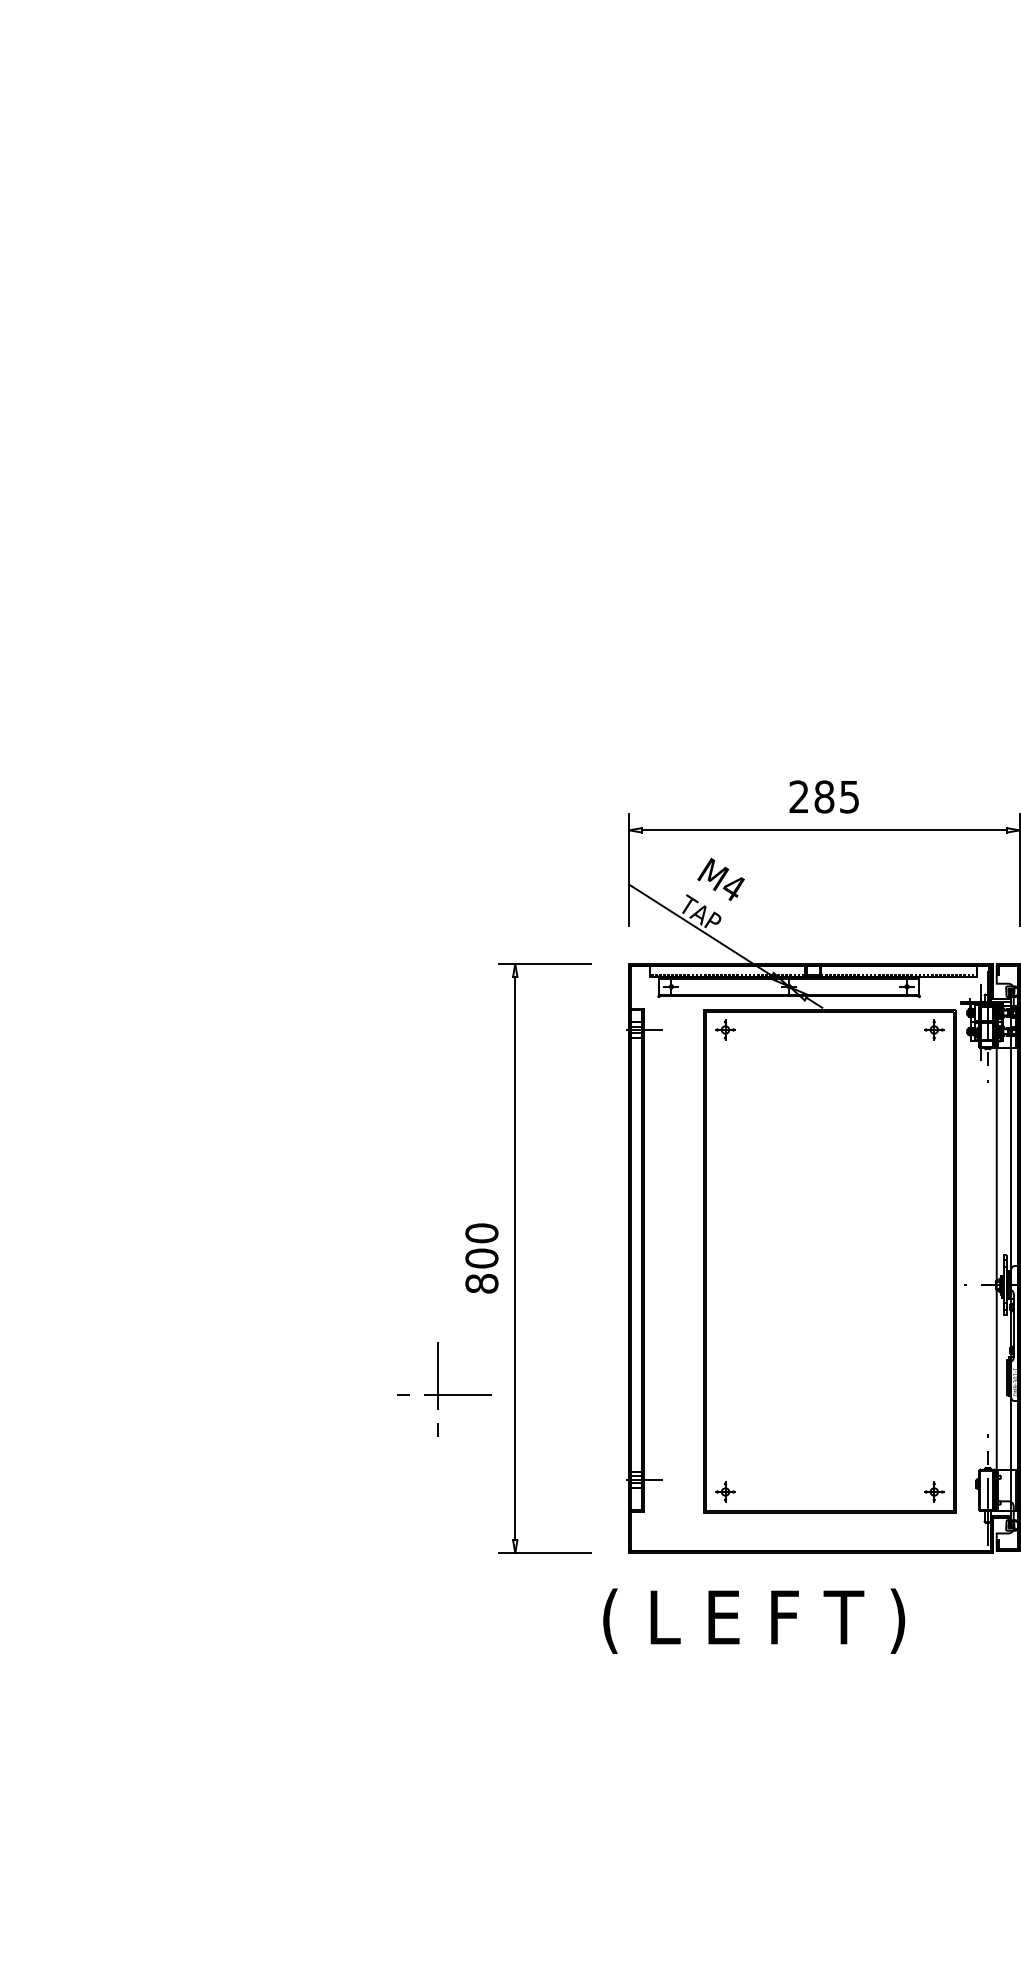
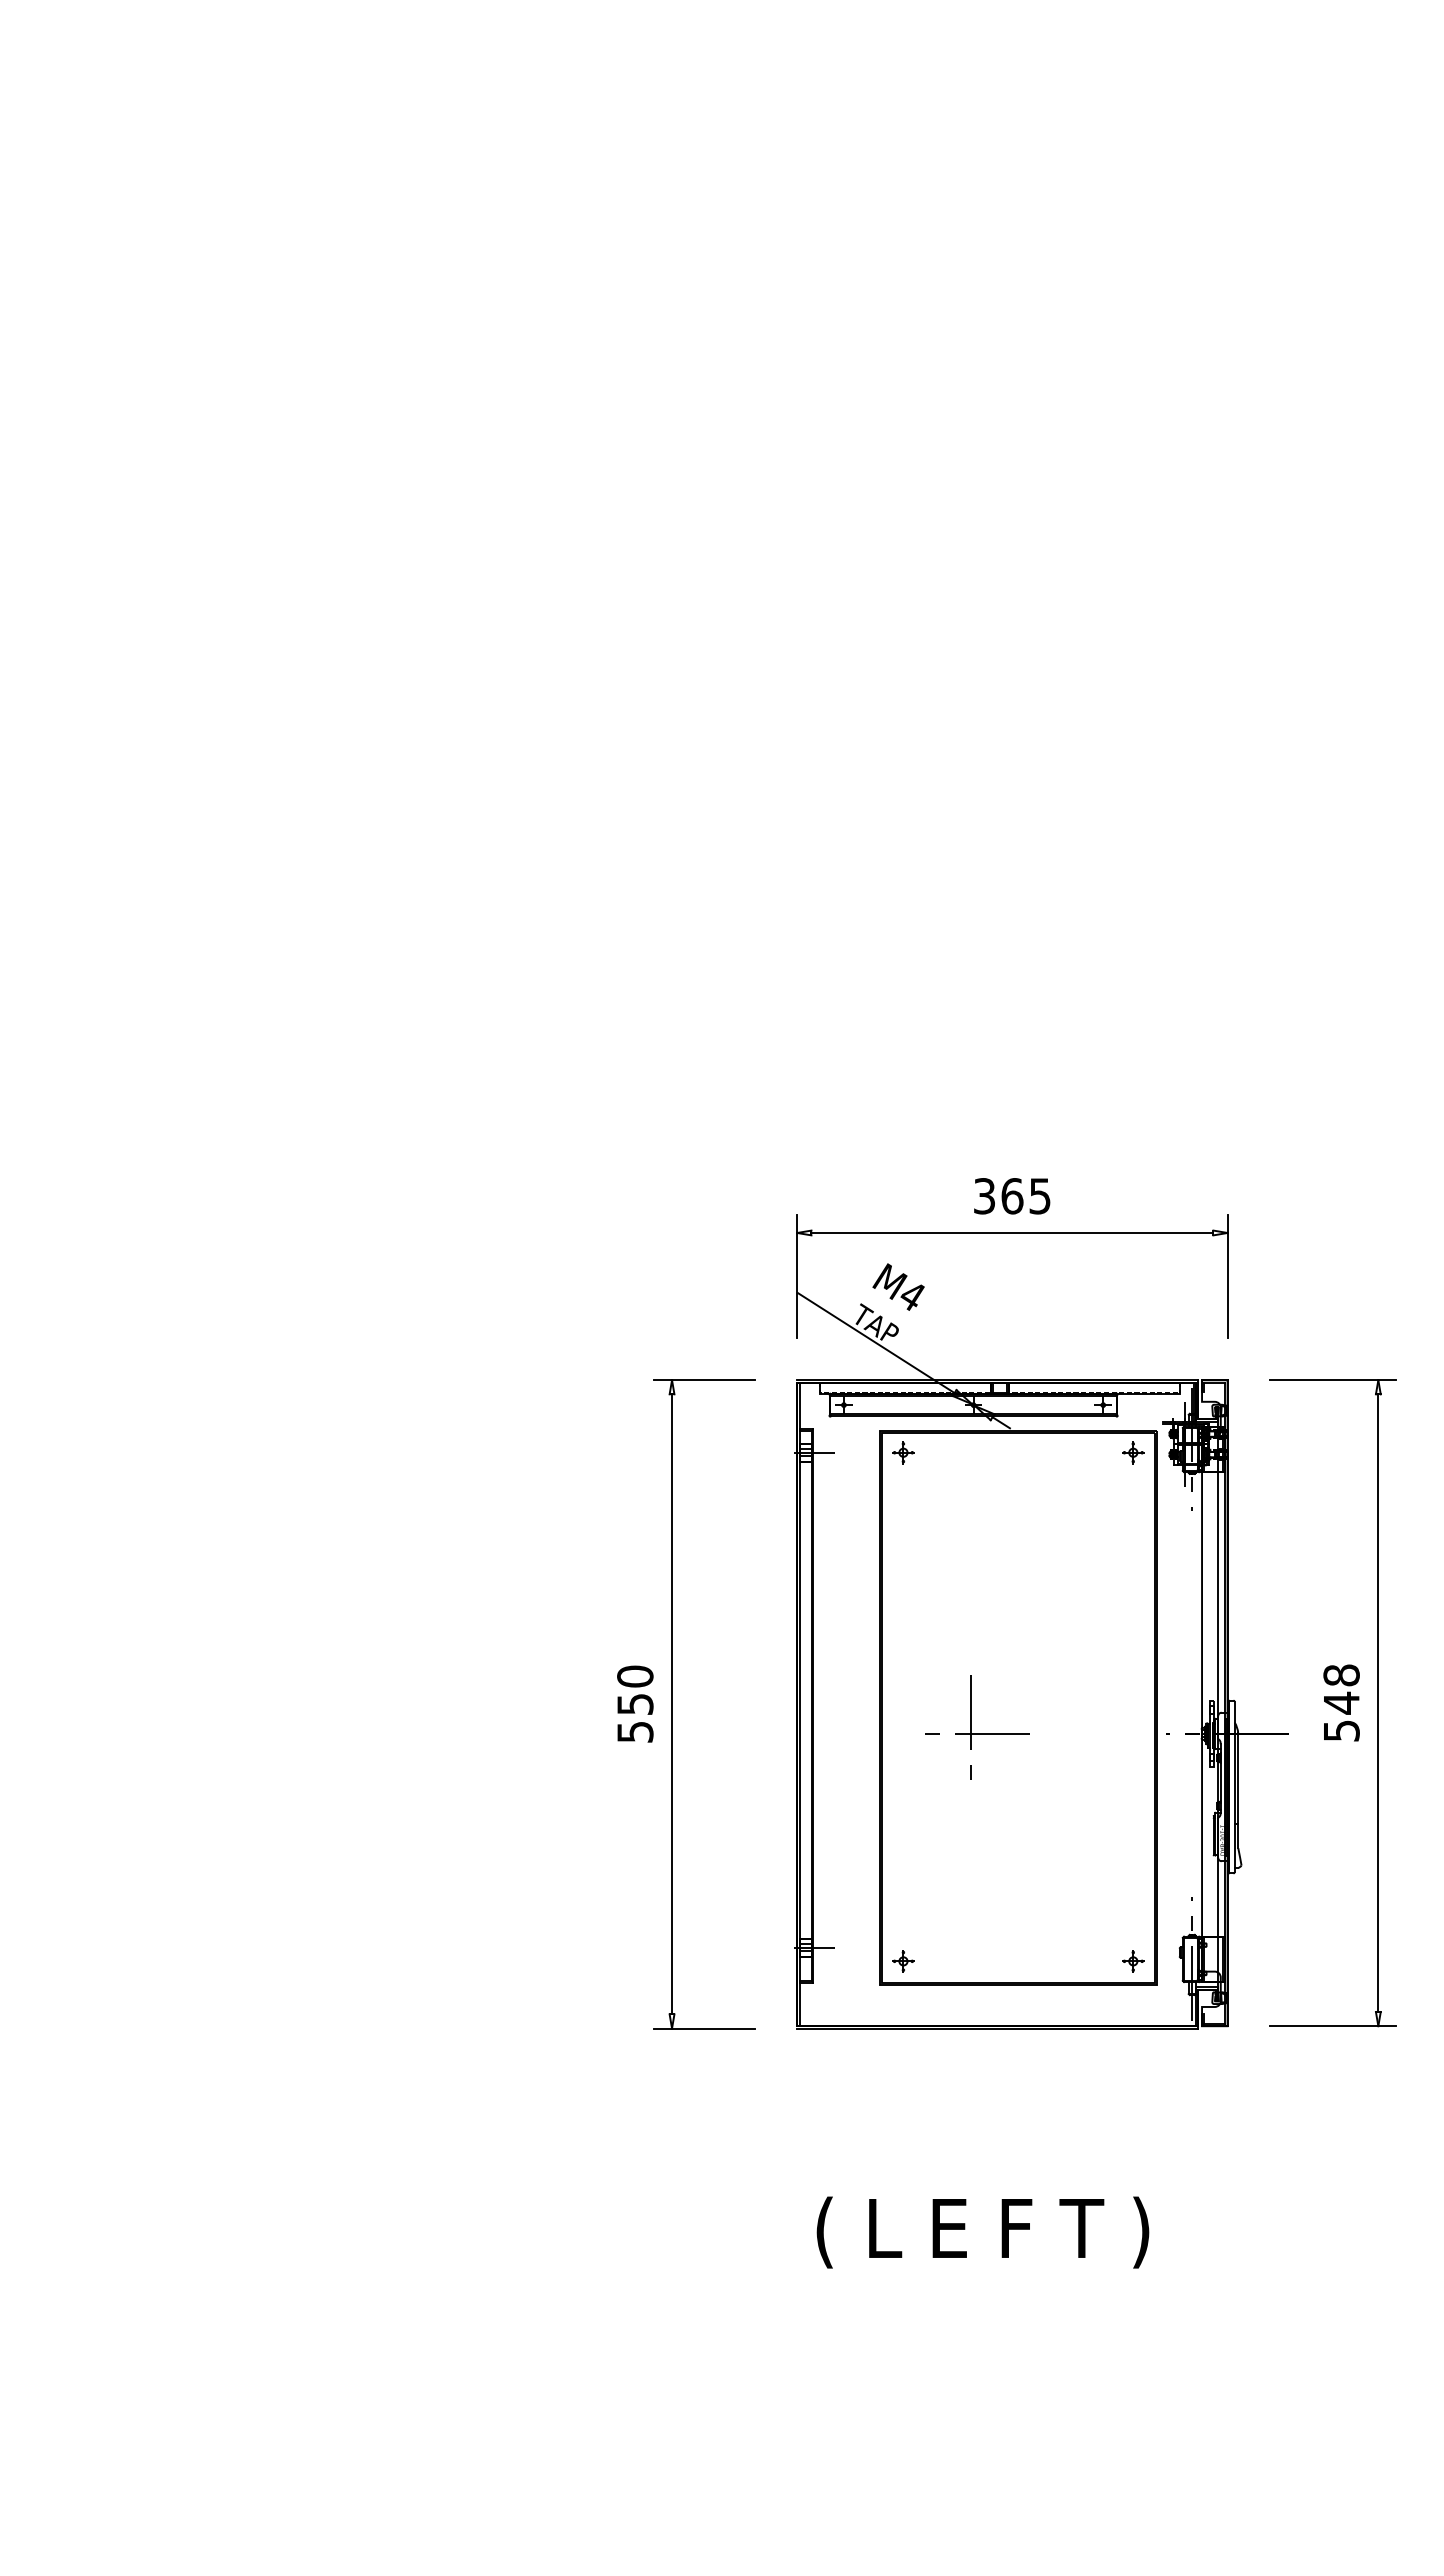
text: (811, 797) -> (998, 1196), 285 -> 365
text: (482, 1270) -> (635, 1717), 800 -> 550
part: (443, 1389) -> (977, 1727), moved
text: (753, 1621) -> (982, 2232), moved

